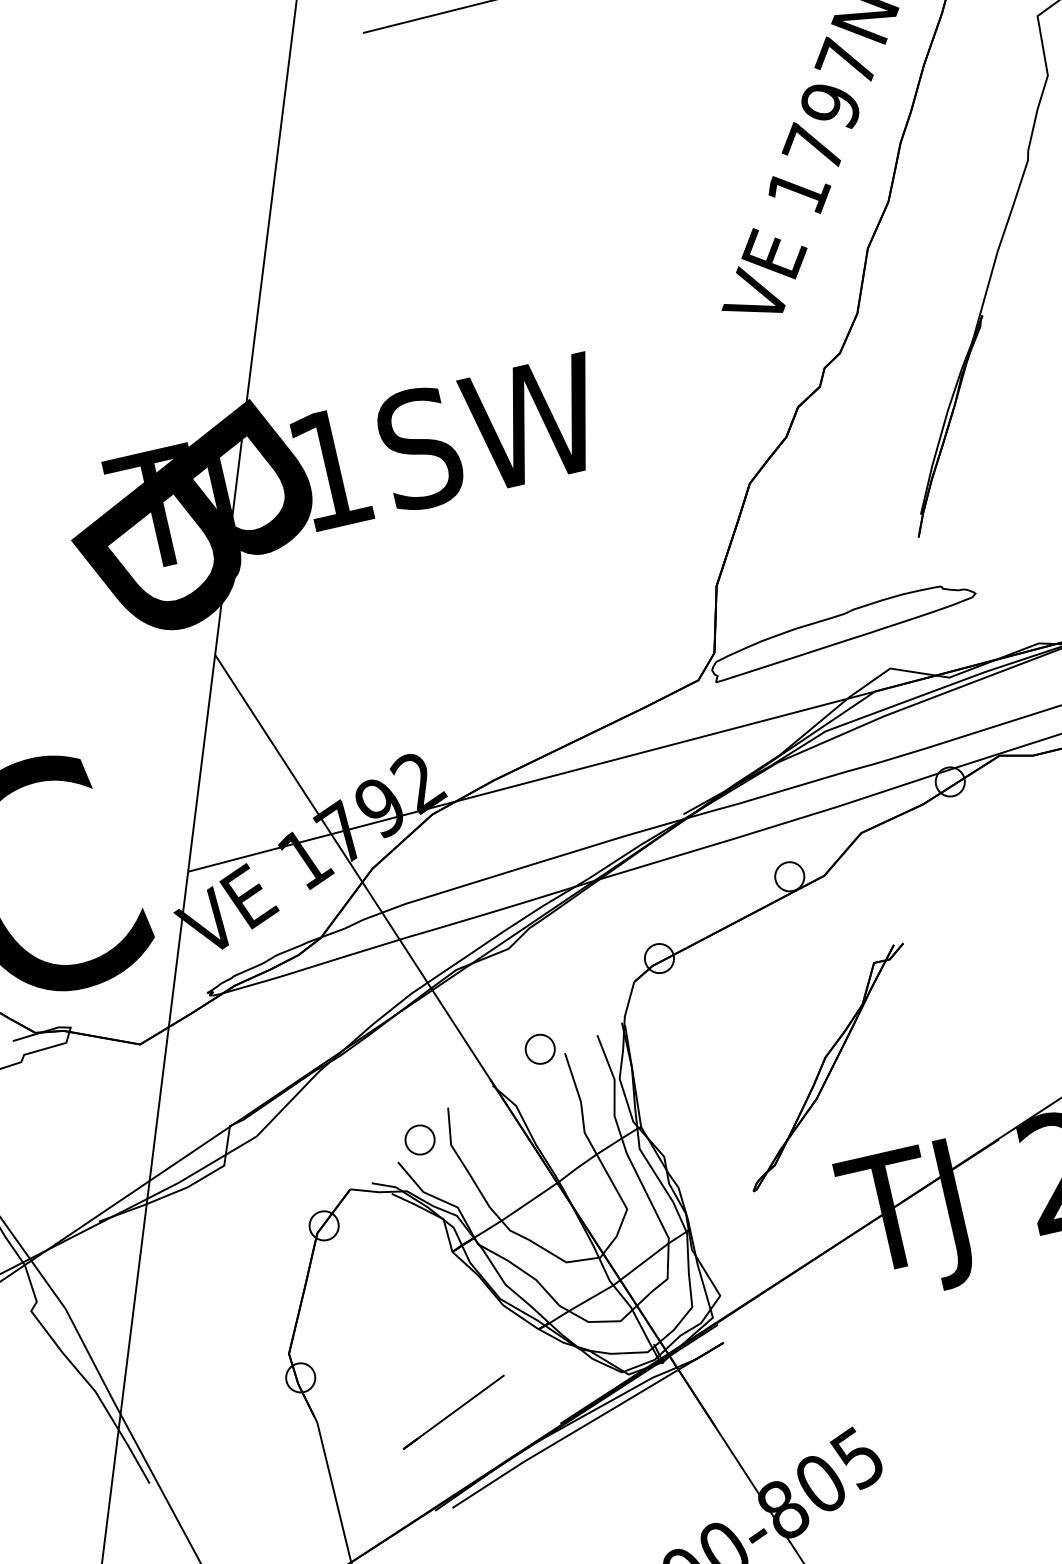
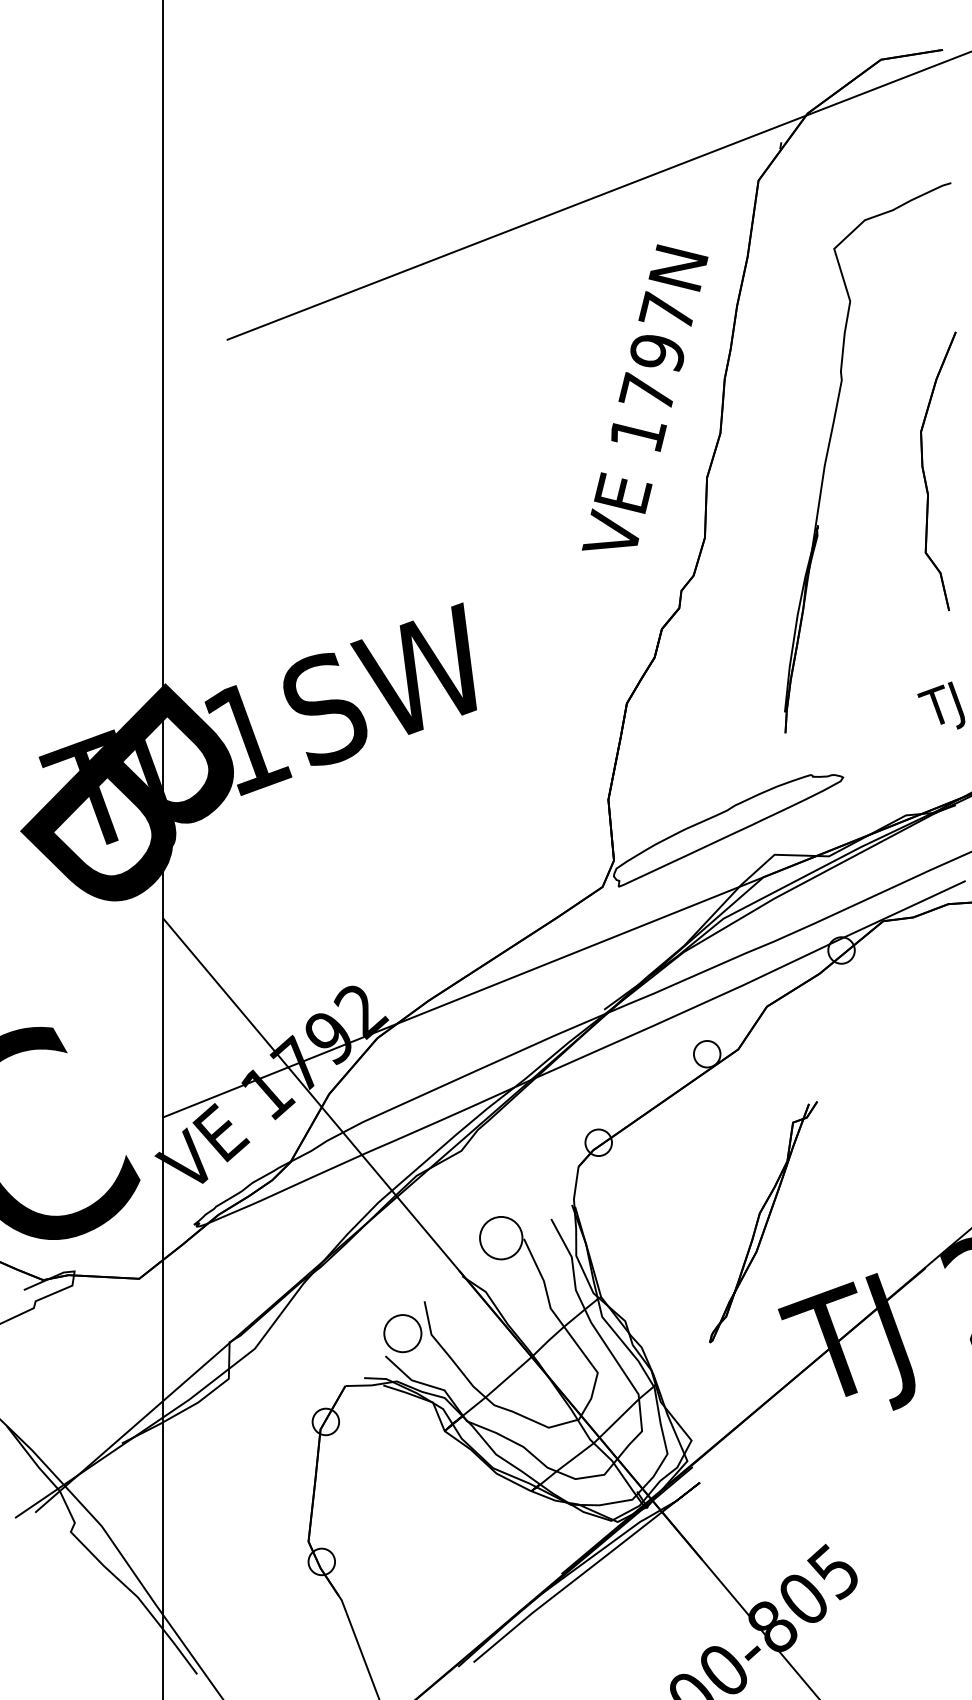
circle: (540, 1048) -> (501, 1237), size x1.6
circle: (419, 1139) -> (402, 1333), size x1.4
line: (453, 1411) -> (463, 1575), removed

